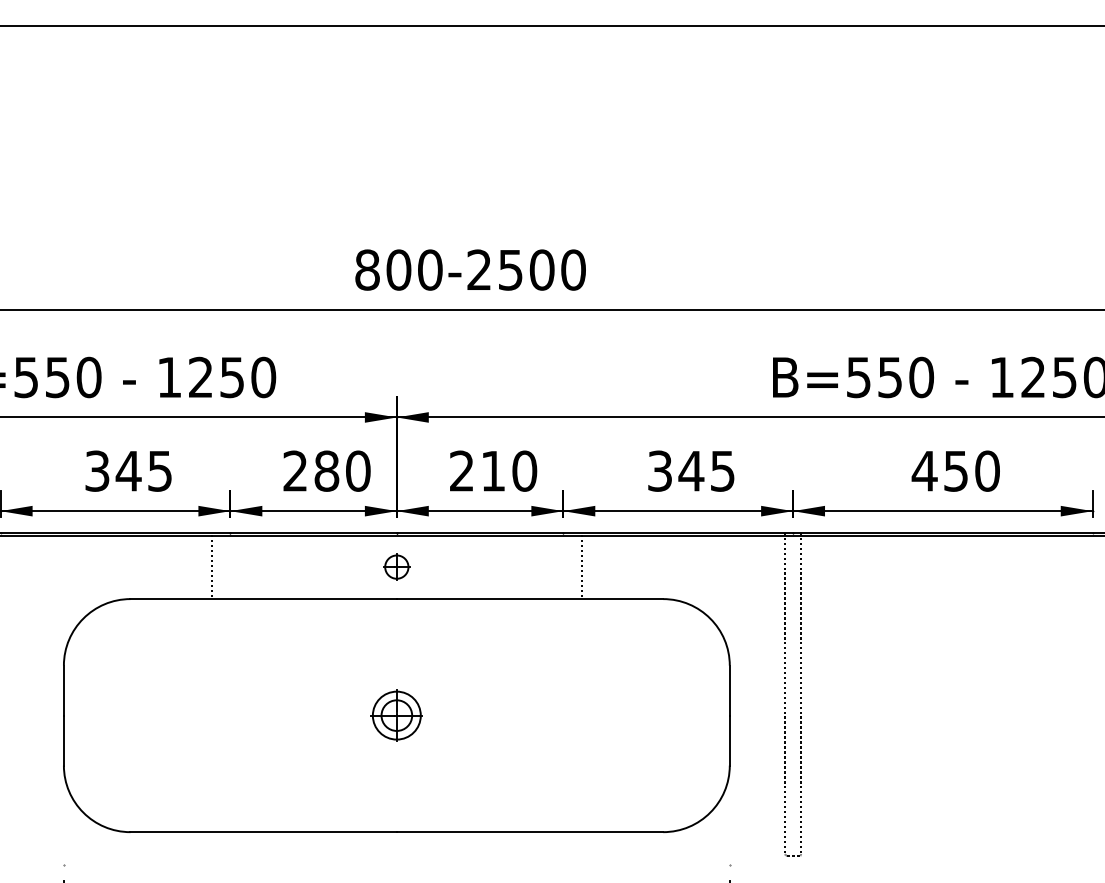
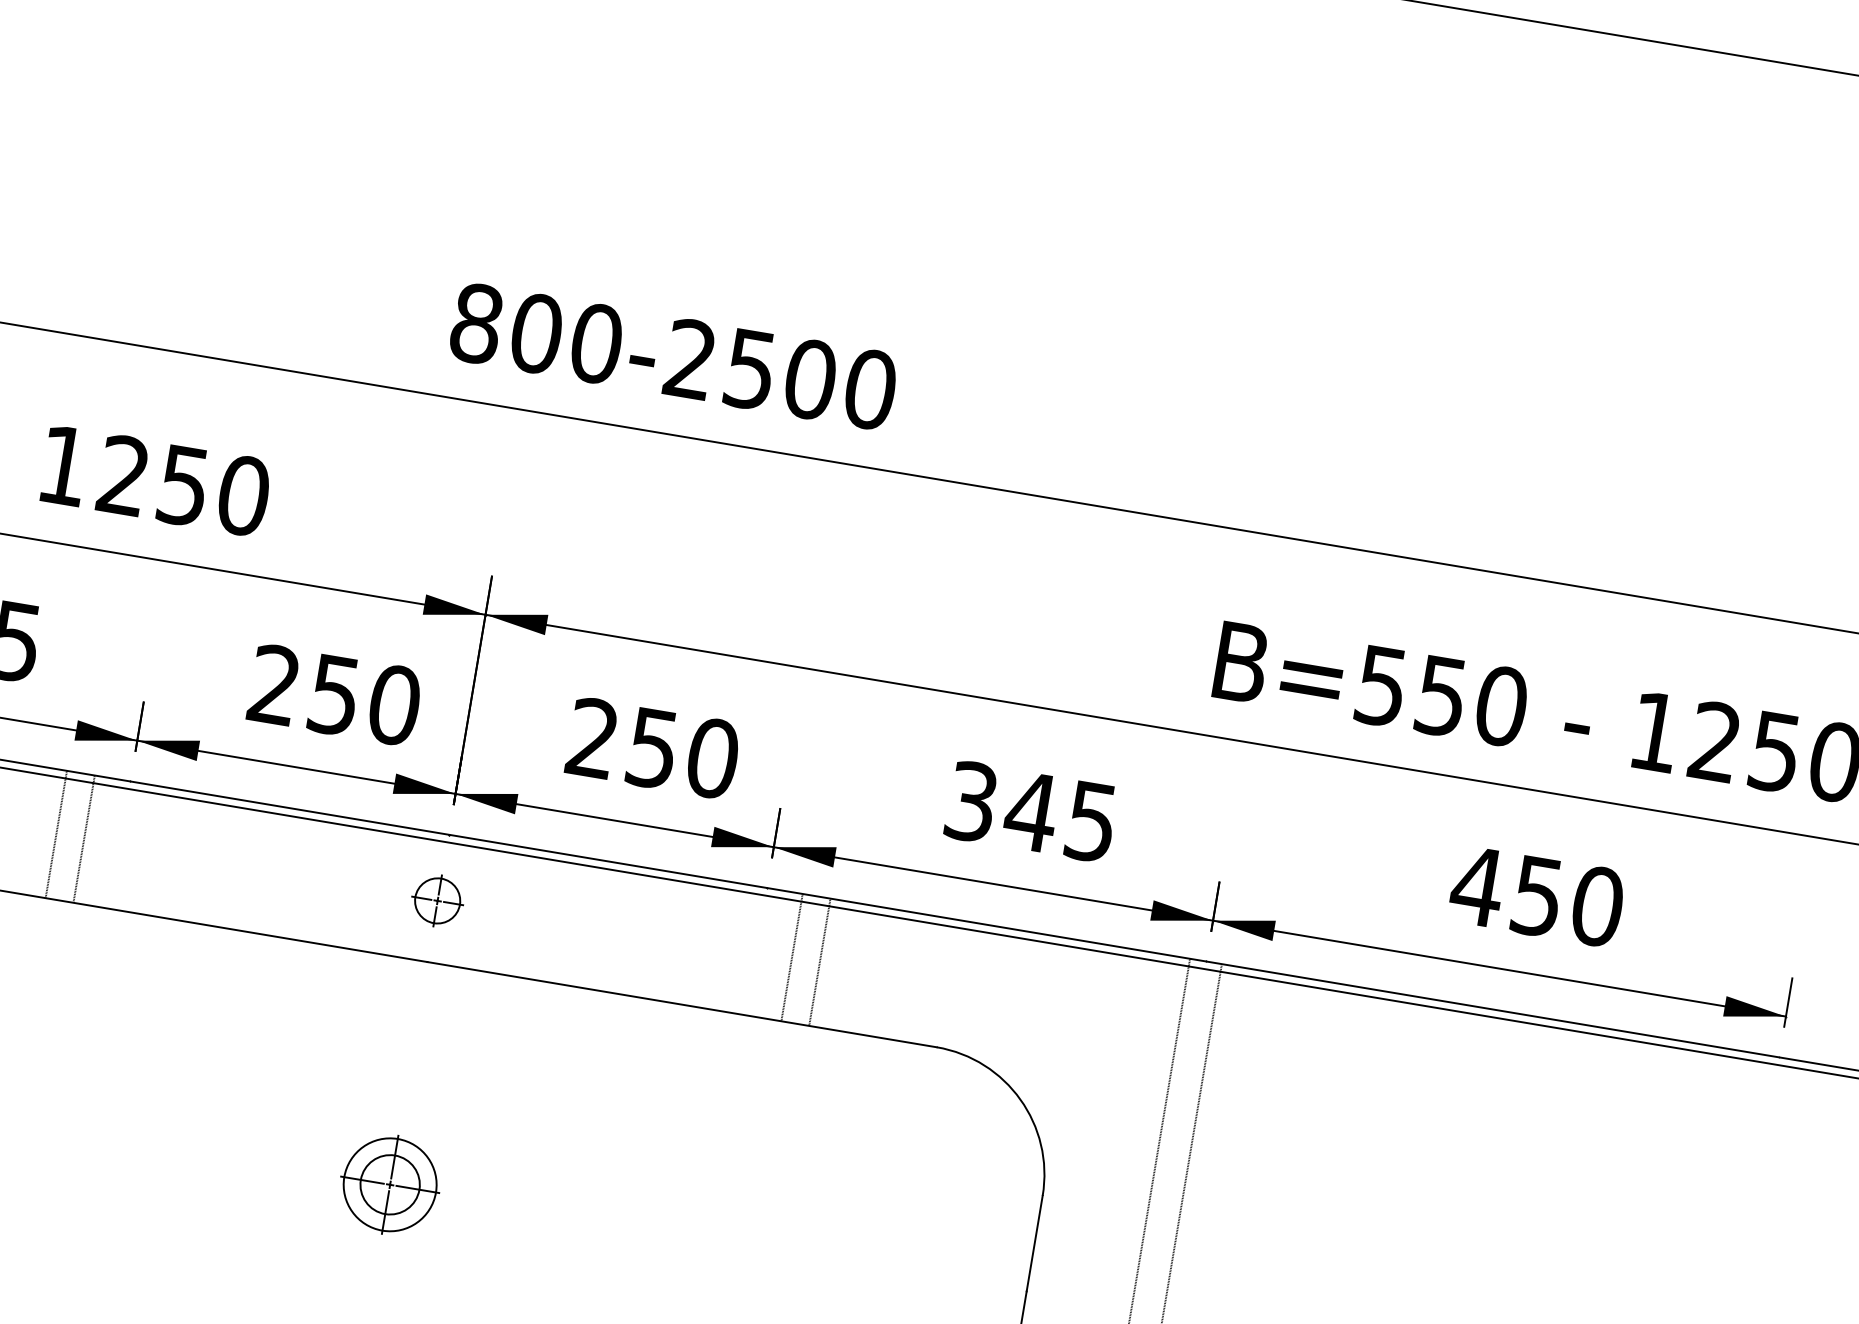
text: (326, 470) -> (334, 693), 280 -> 250
text: (492, 471) -> (651, 748), 210 -> 250
line: (197, 565) -> (57, 834), added
line: (596, 565) -> (819, 961), added

